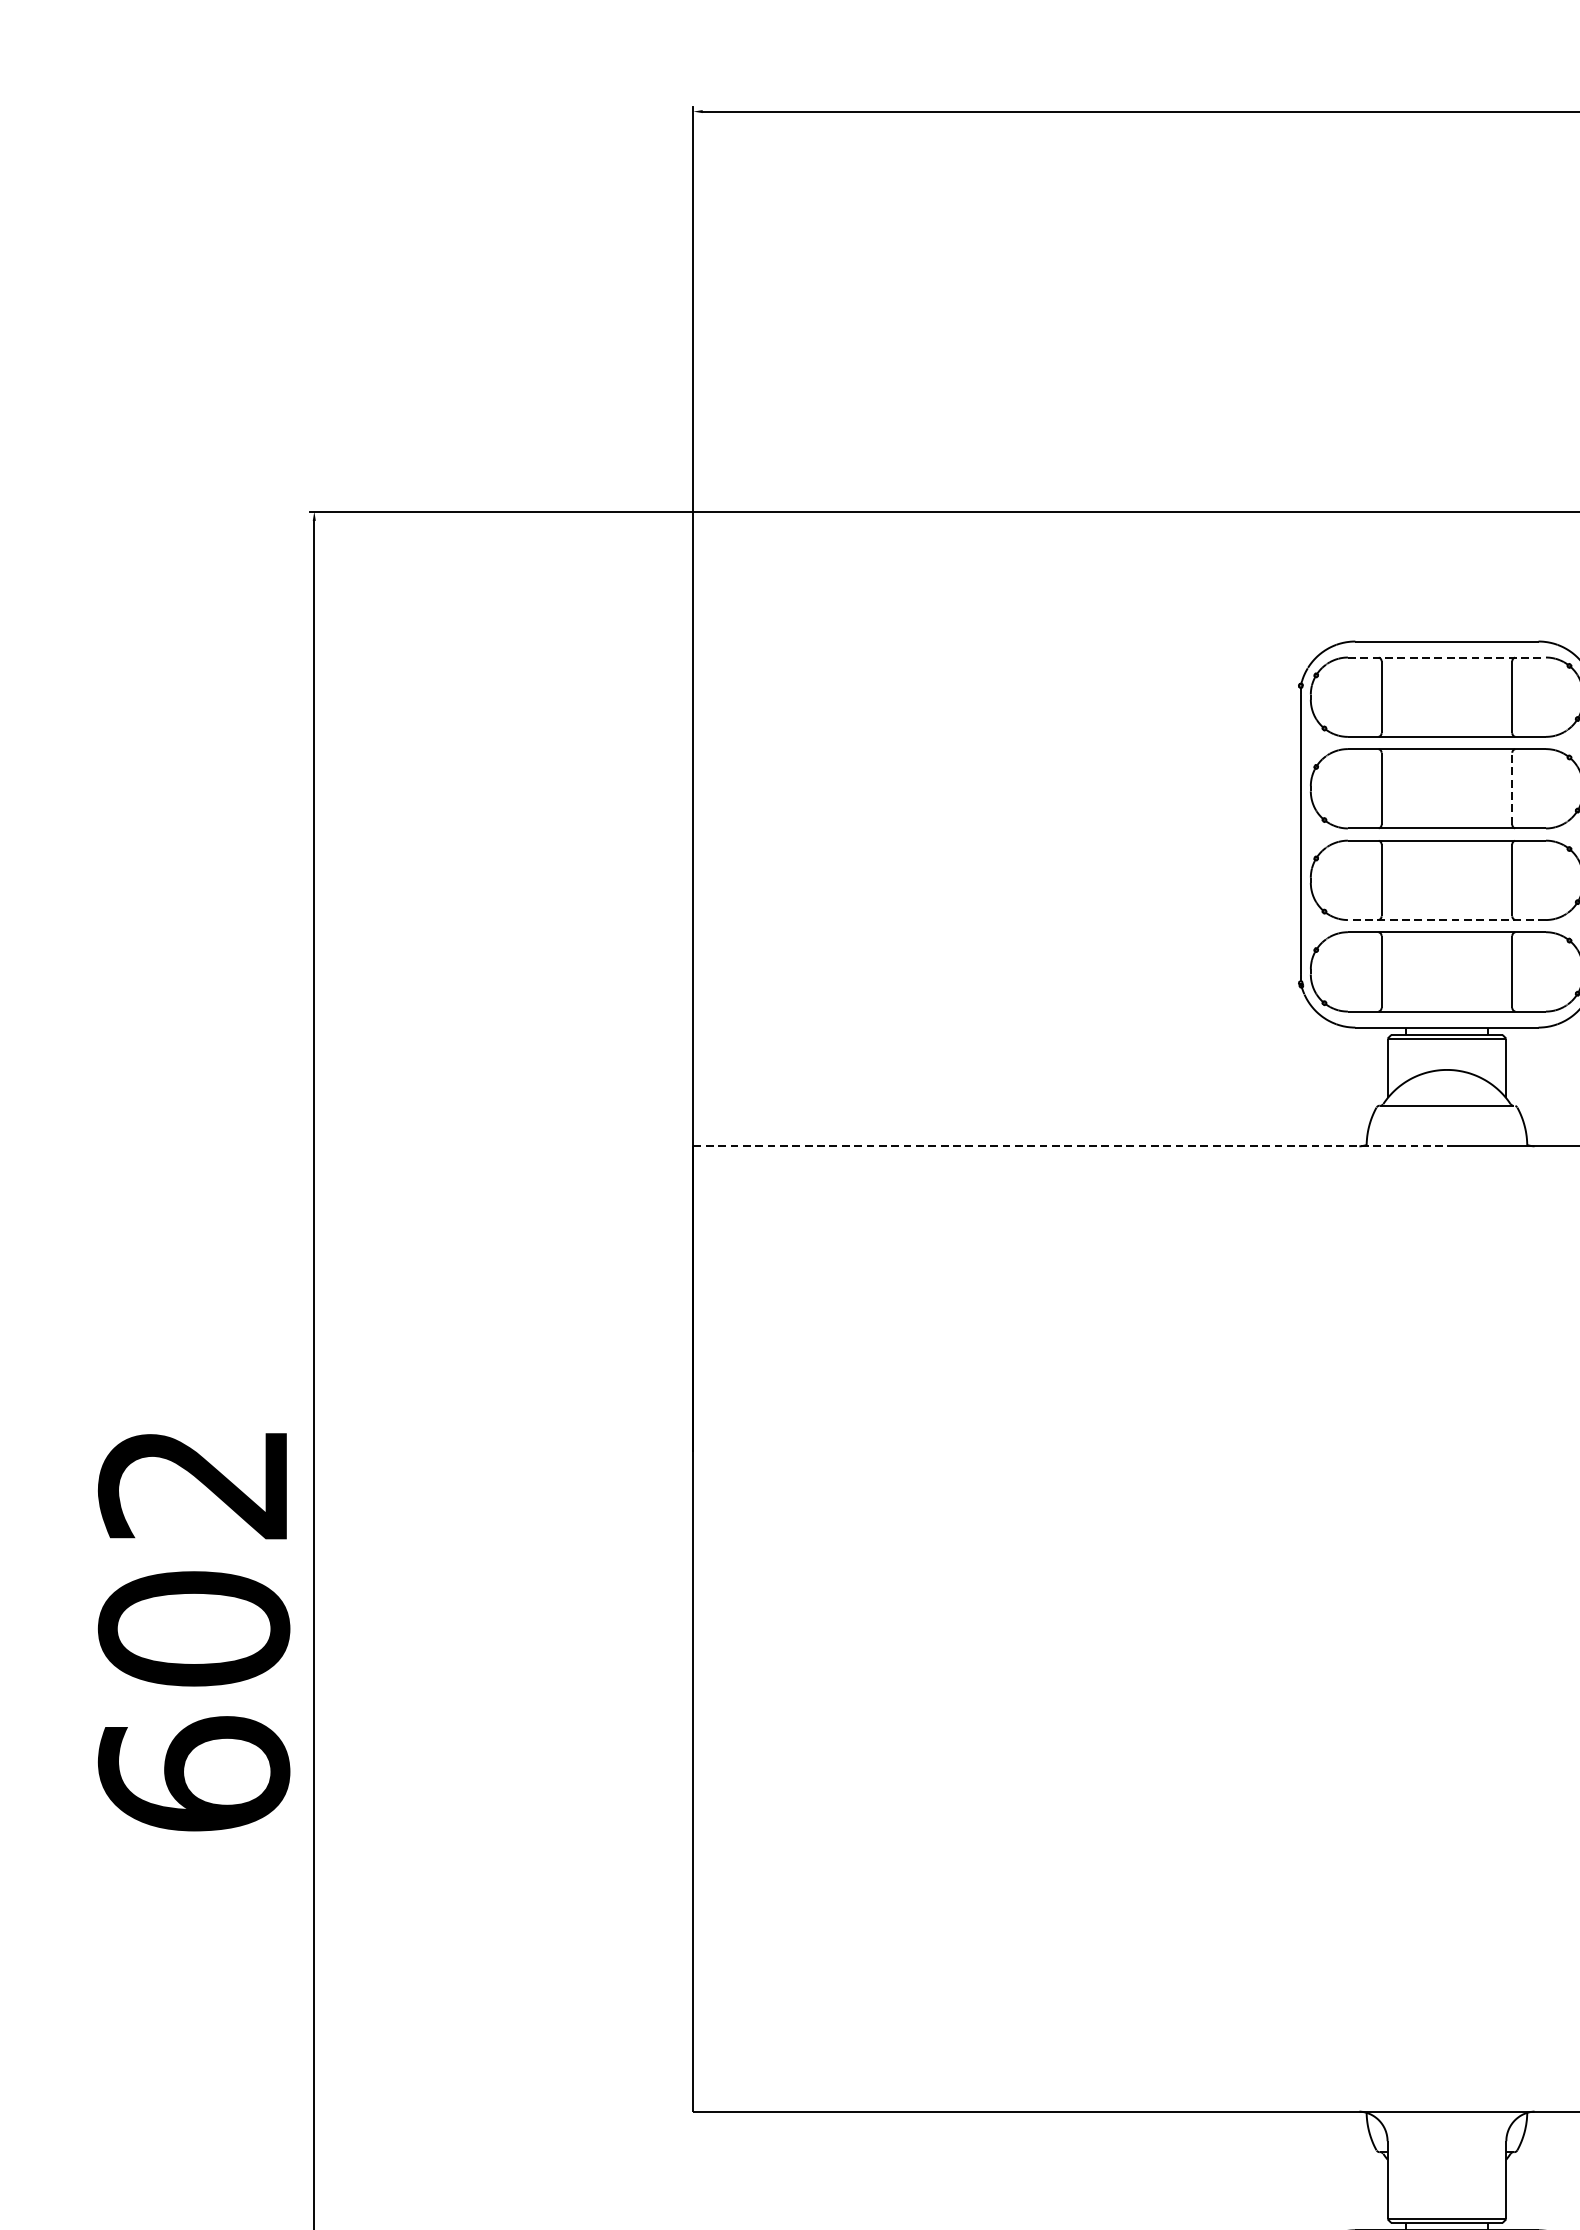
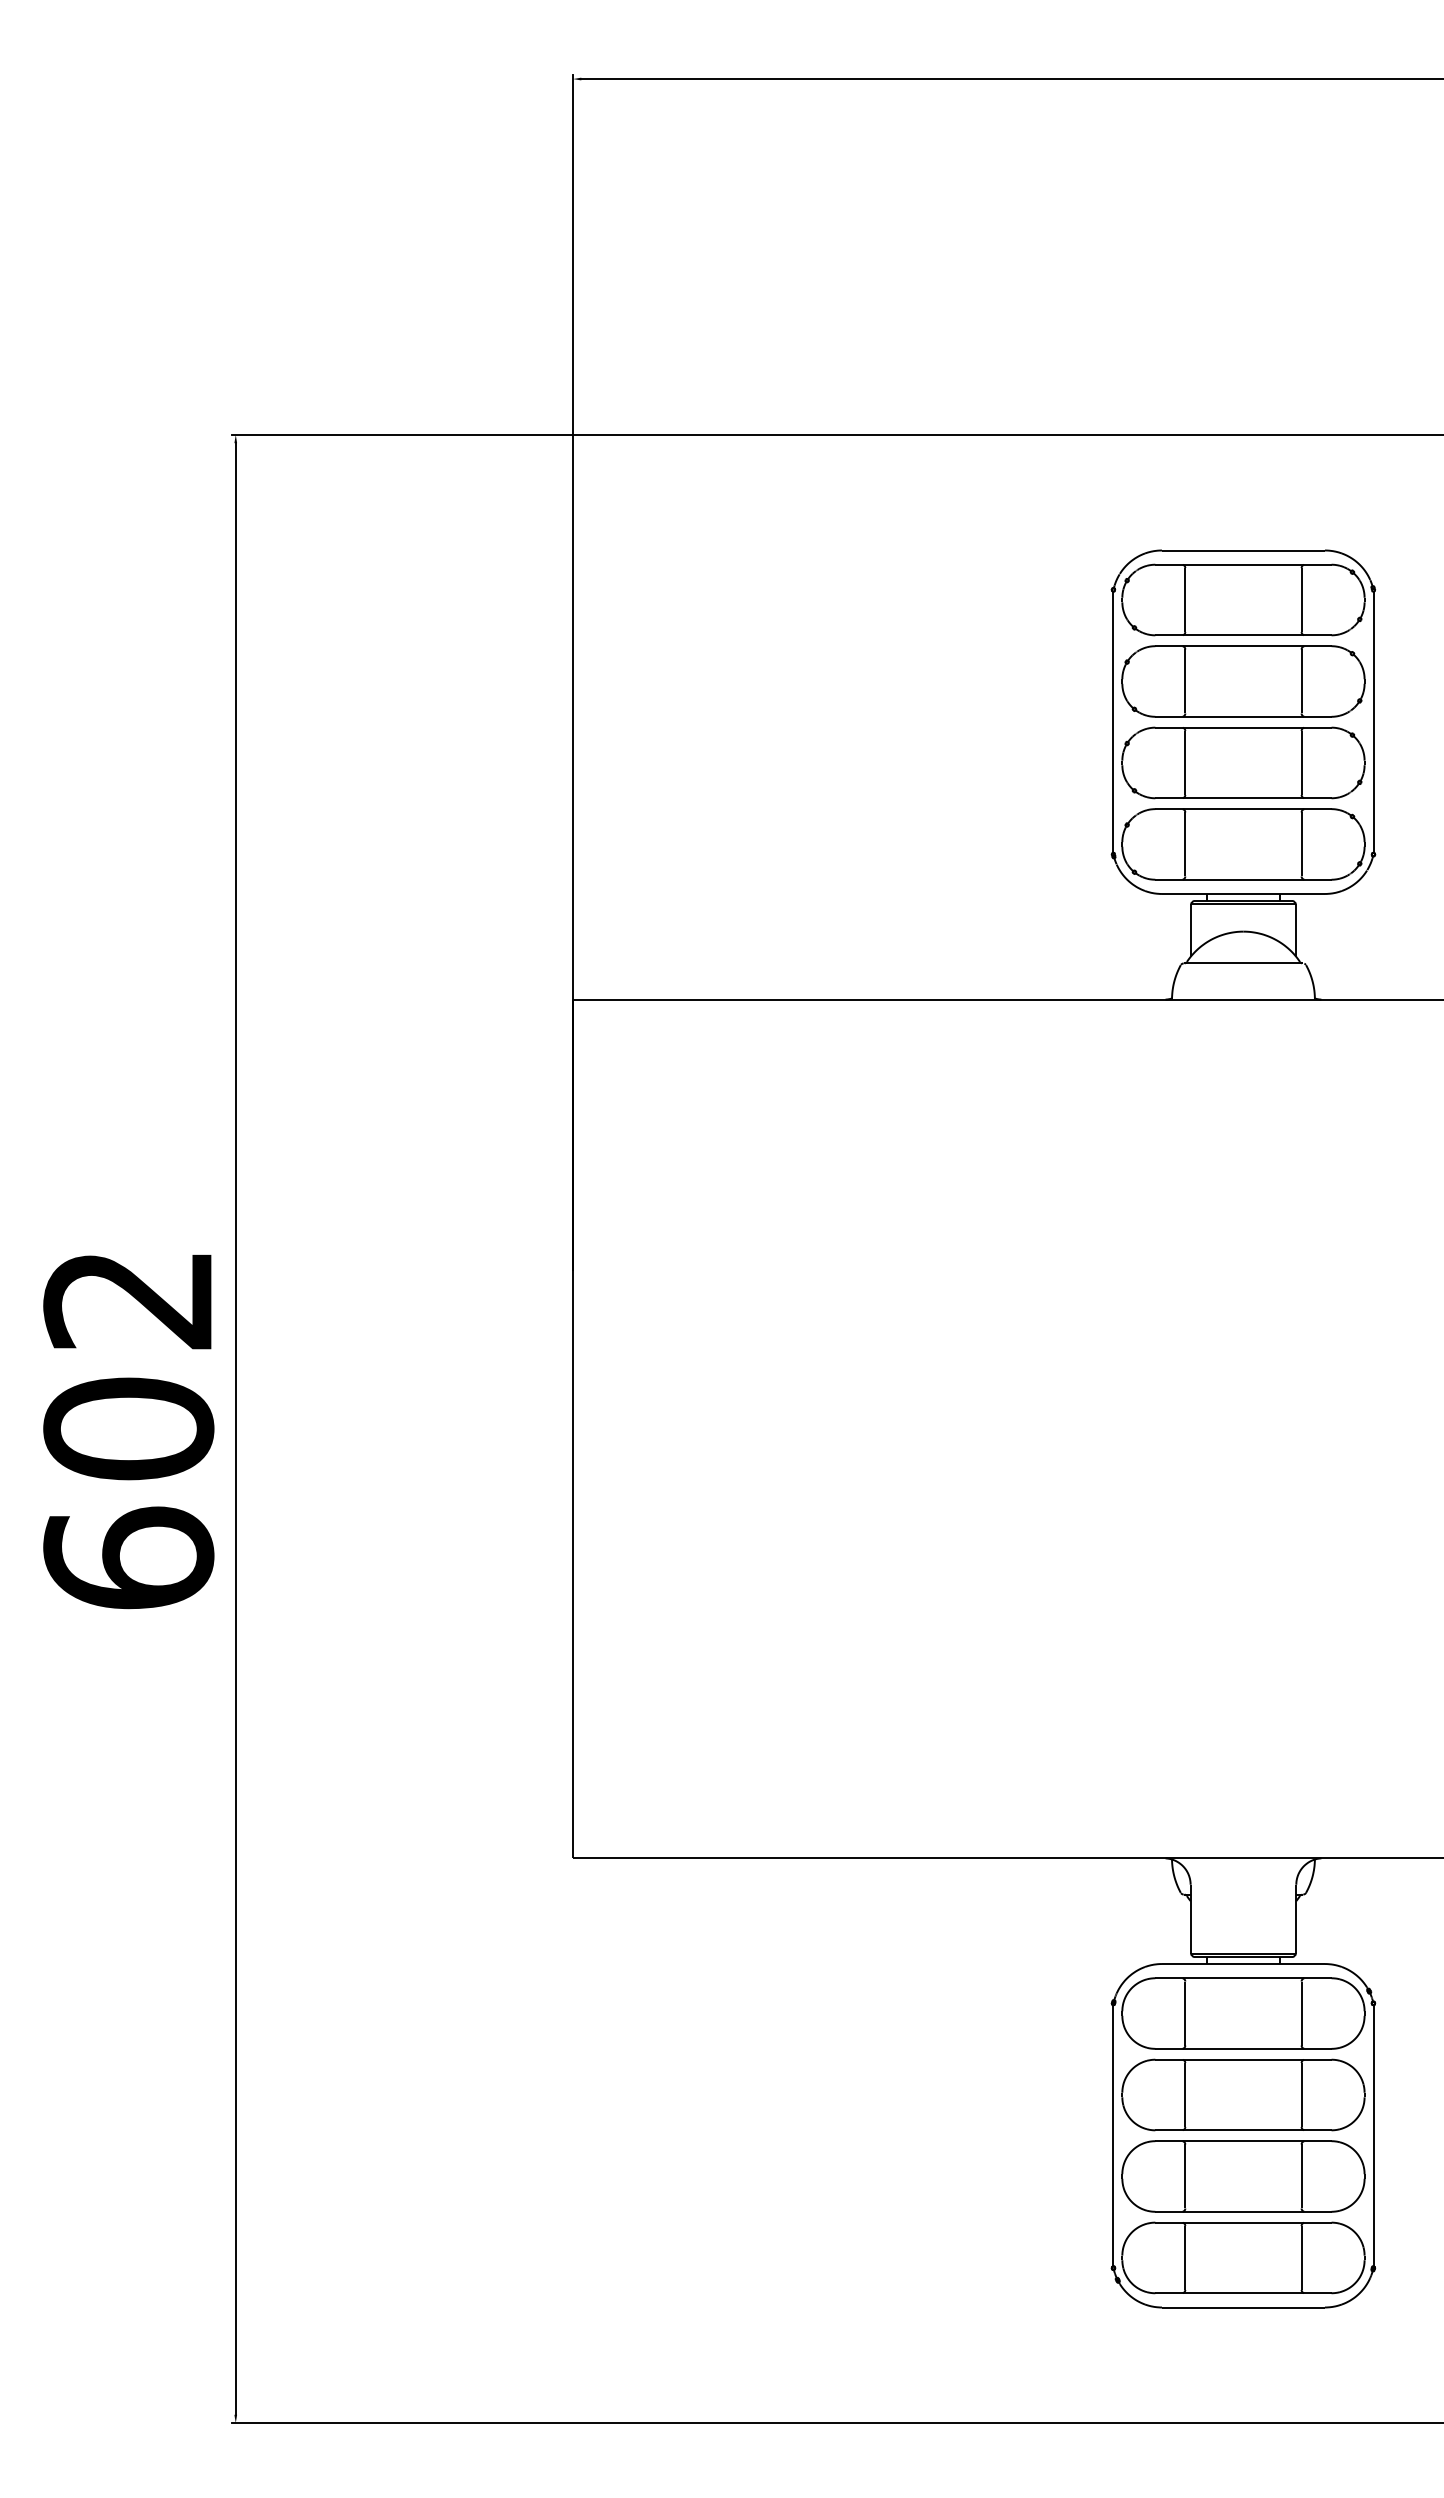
line: (1446, 657) -> (1243, 564), dashed -> solid
line: (1512, 788) -> (1301, 681), dashed -> solid
line: (1445, 920) -> (1242, 798), dashed -> solid
line: (1070, 1146) -> (908, 999), dashed -> solid

